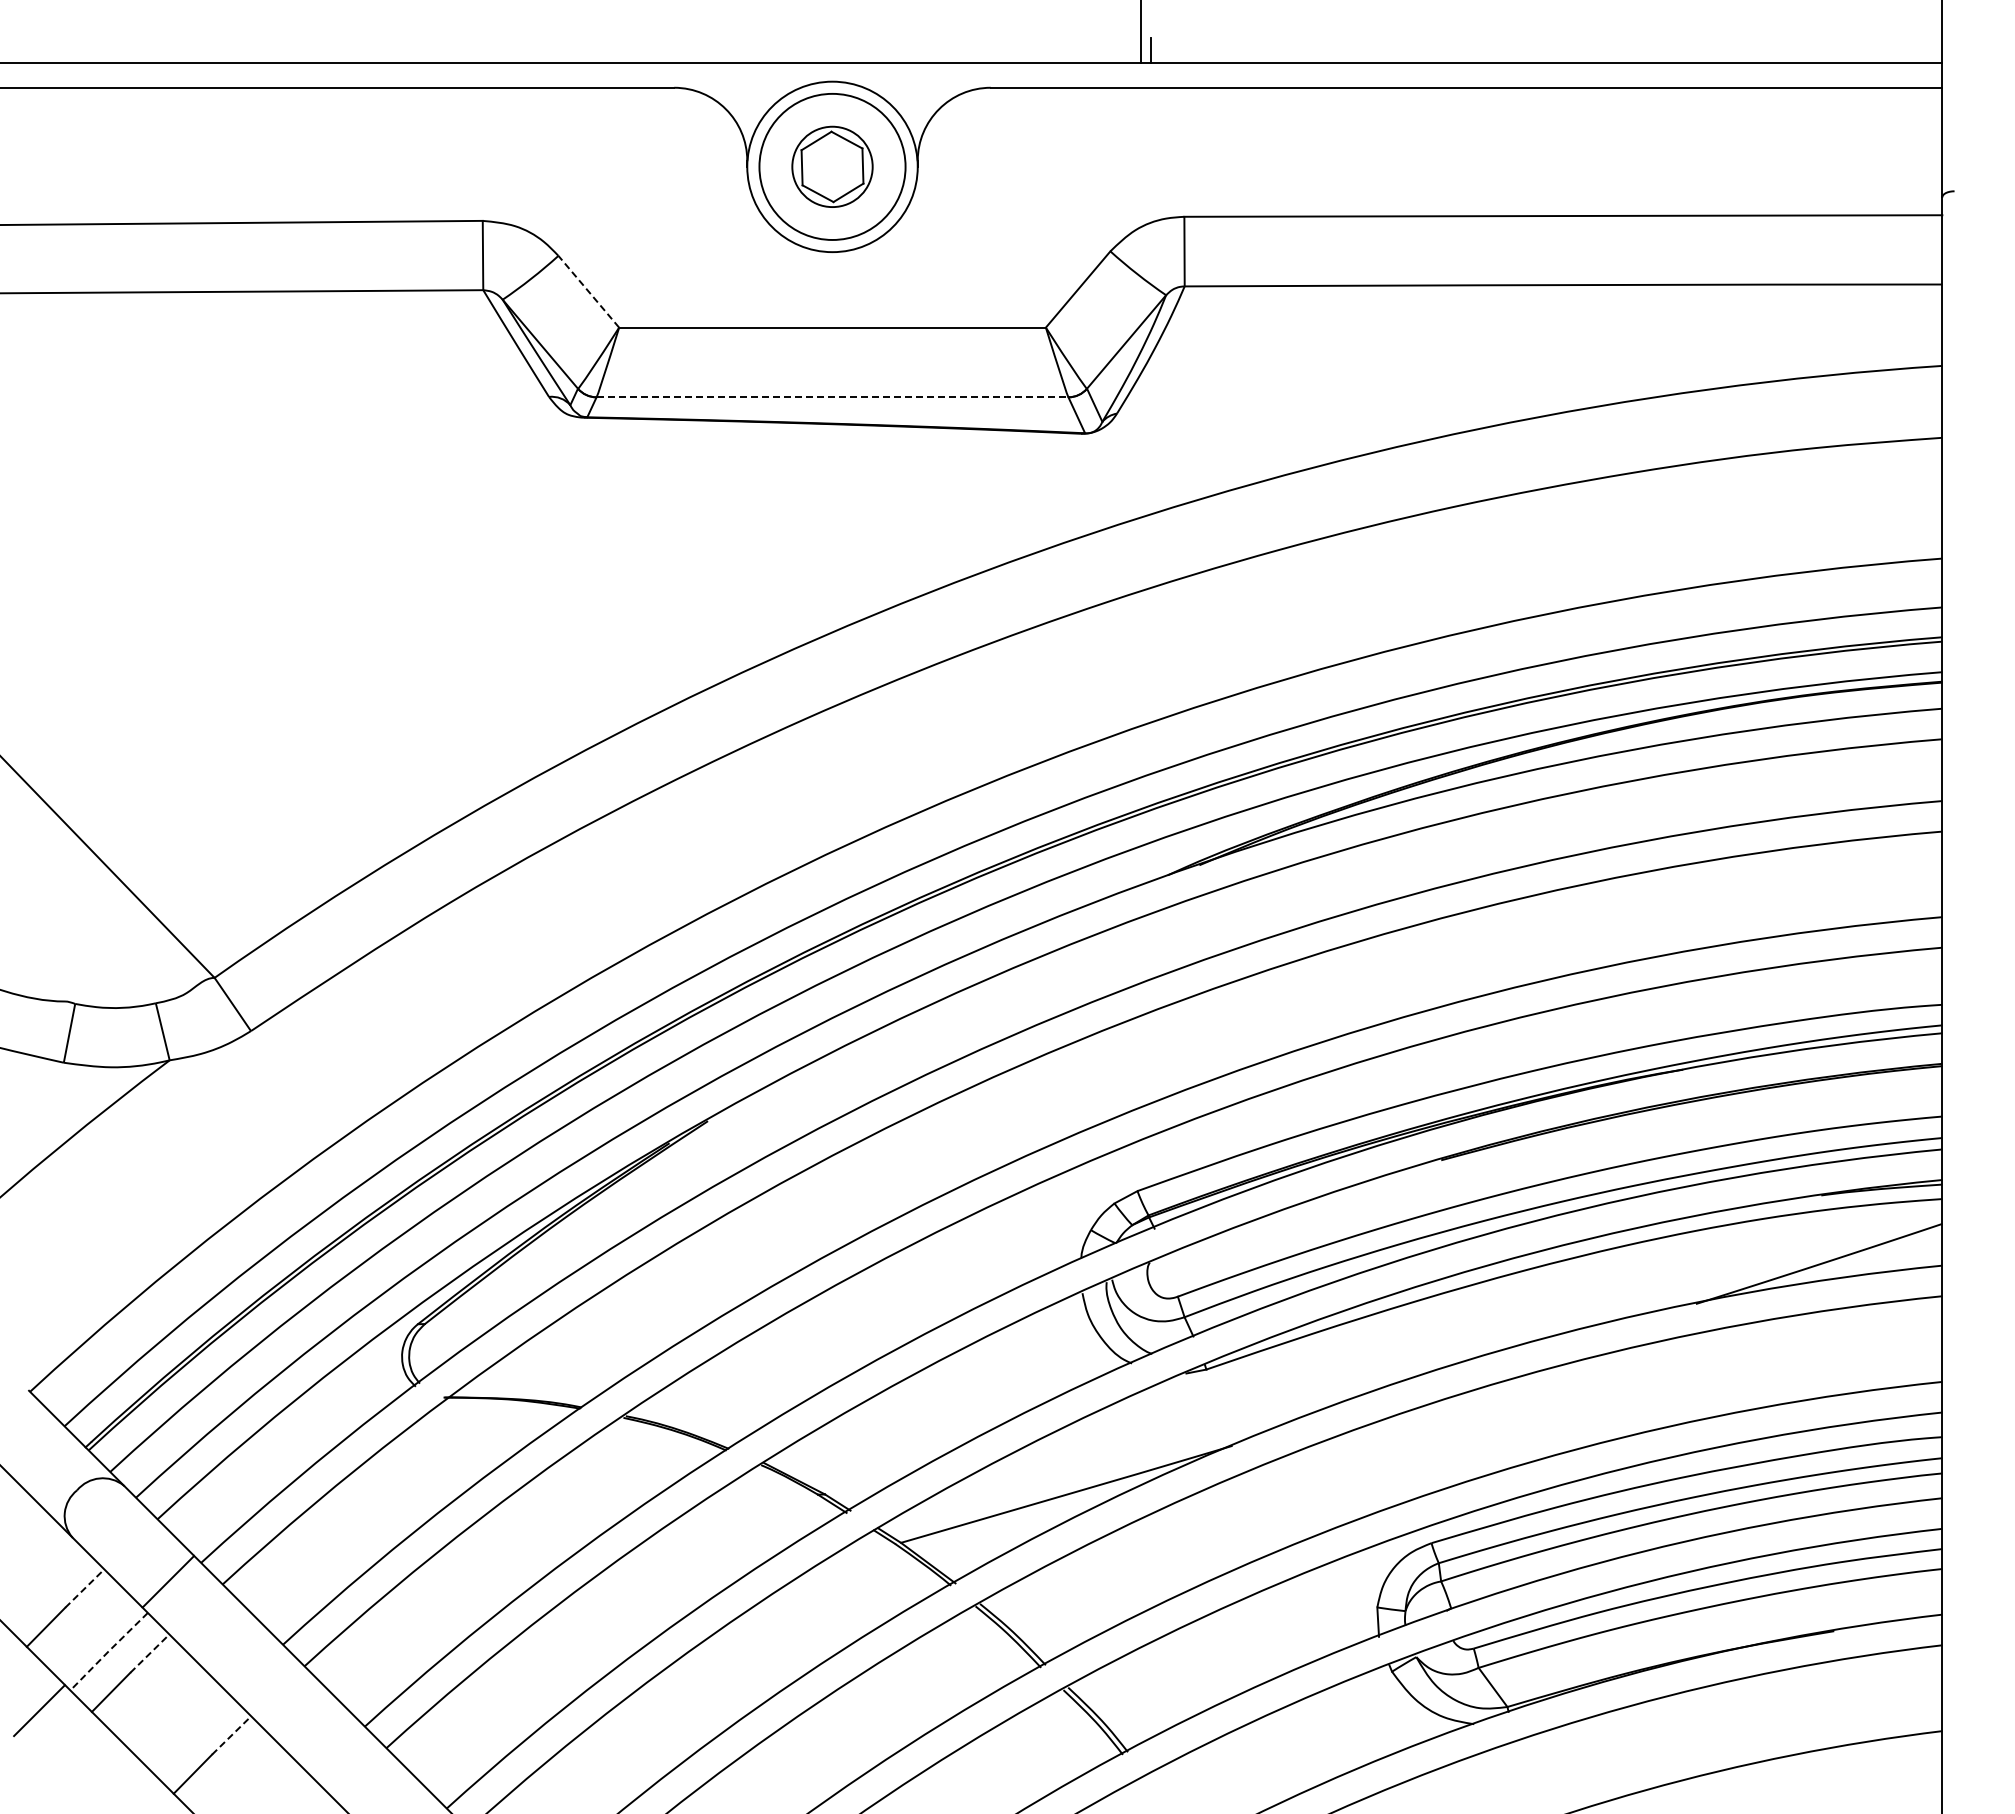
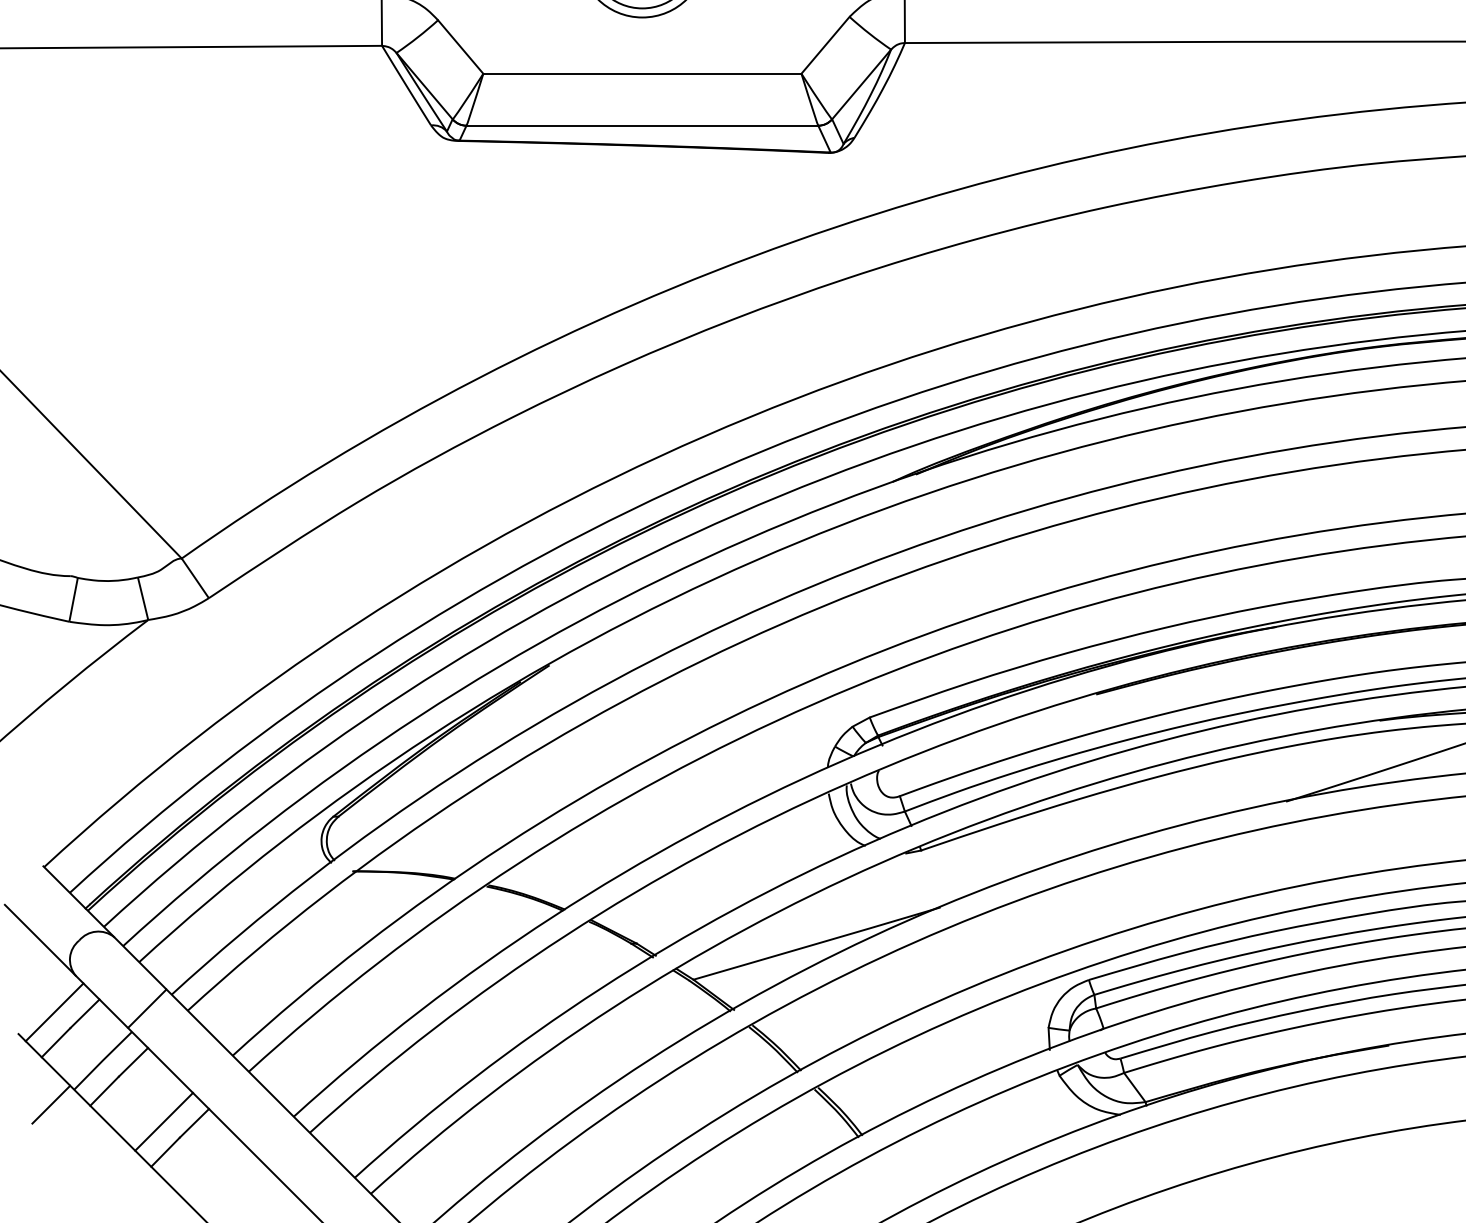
line: (588, 291) -> (460, 46), dashed -> solid
line: (832, 397) -> (642, 125), dashed -> solid
line: (43, 1586) -> (54, 1012), added
line: (85, 1588) -> (85, 1013), dashed -> solid
line: (108, 1651) -> (102, 1060), dashed -> solid
line: (150, 1653) -> (133, 1062), dashed -> solid
line: (190, 1733) -> (163, 1121), added
line: (232, 1735) -> (195, 1123), dashed -> solid

